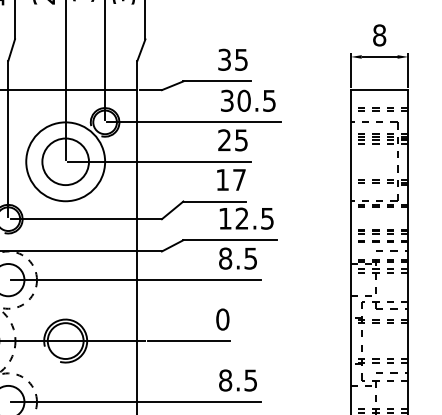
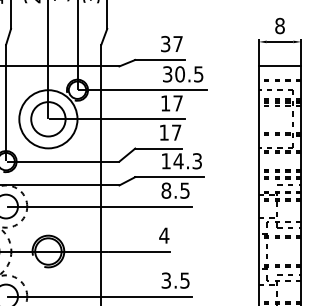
text: (240, 60) -> (177, 44), 35 -> 37
text: (232, 140) -> (171, 103), 25 -> 17
text: (254, 219) -> (187, 161), 12.5 -> 14.3
text: (223, 319) -> (164, 235), 0 -> 4
text: (225, 380) -> (166, 280), 8.5 -> 3.5

